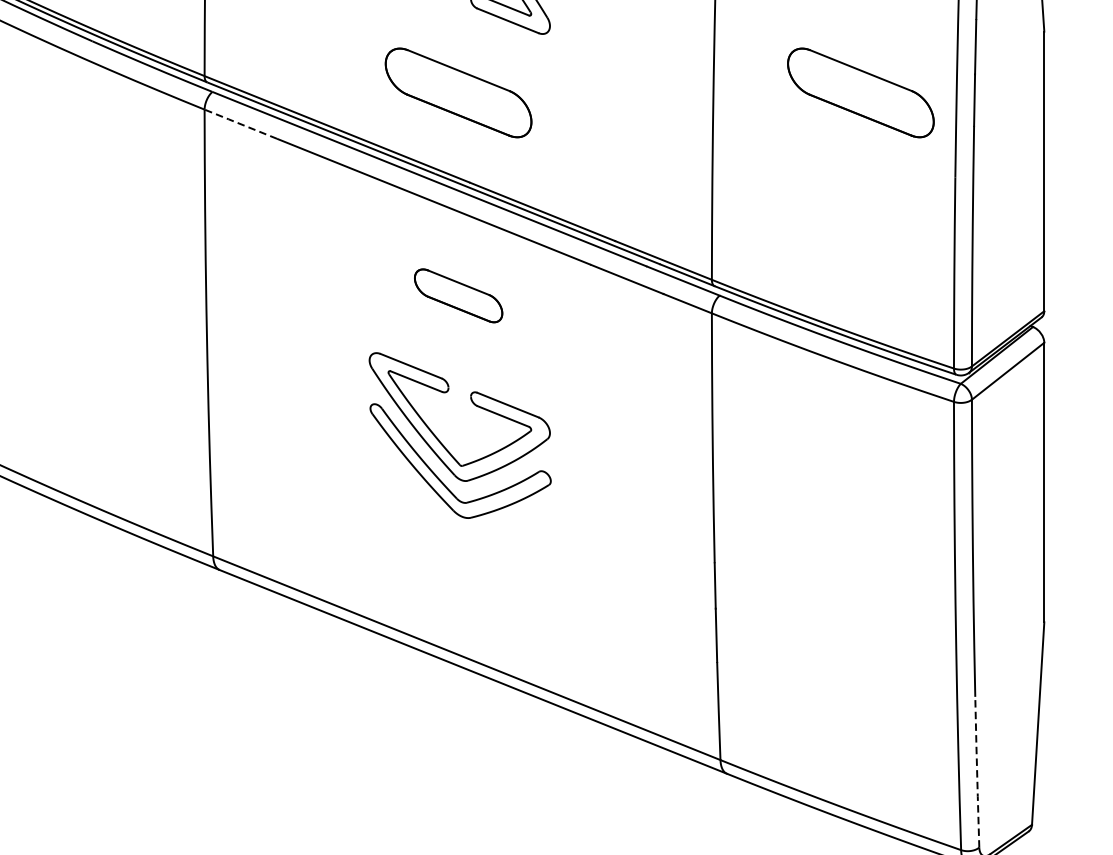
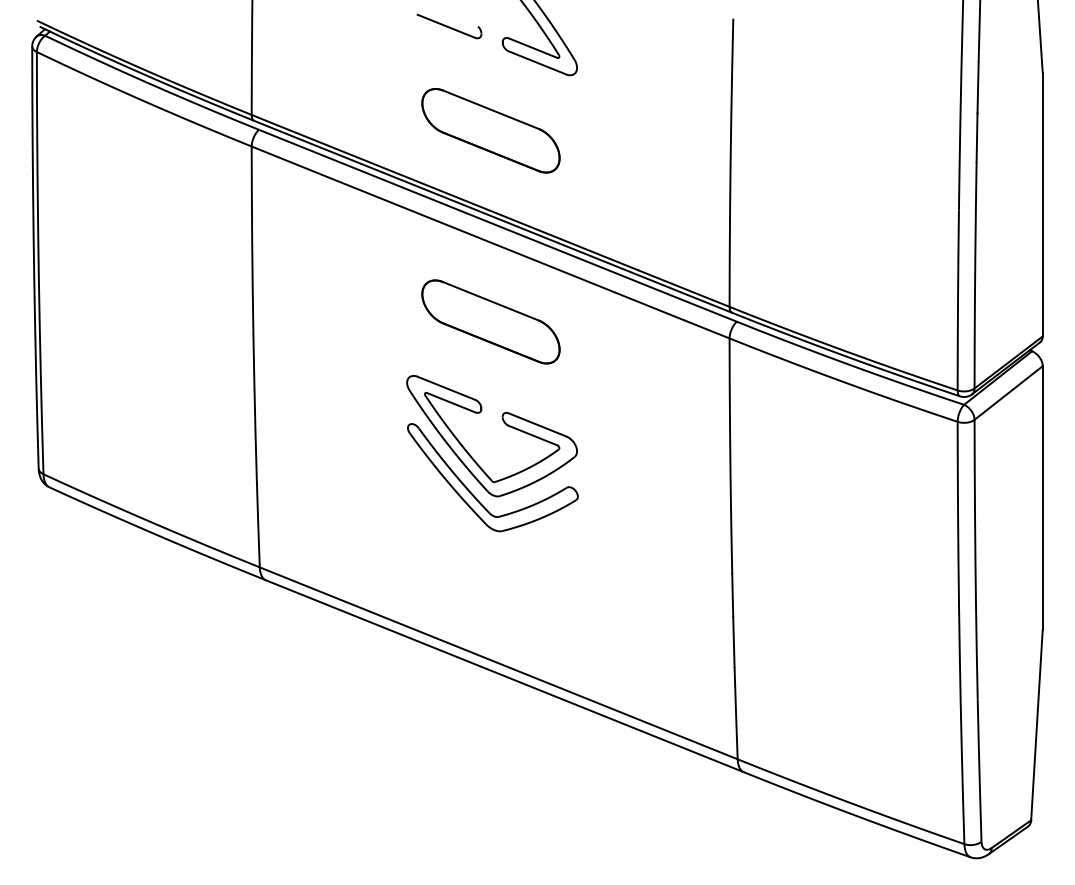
part: (860, 92) -> (869, 130), removed
line: (240, 124) -> (285, 160), dashed -> solid
part: (458, 295) -> (490, 321), size x1.67
line: (977, 773) -> (979, 771), dashed -> solid

